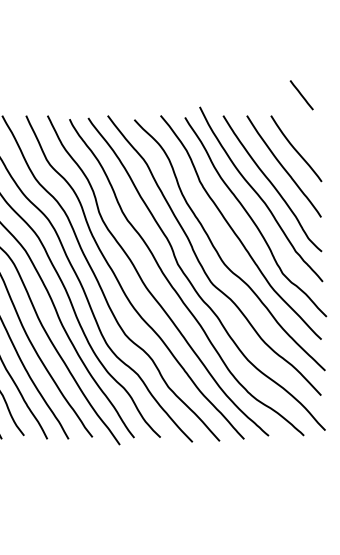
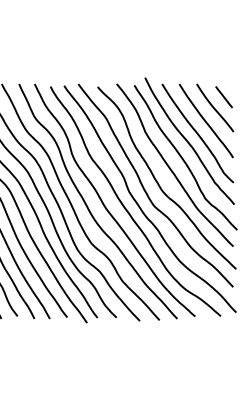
line: (300, 95) -> (223, 97), moved

